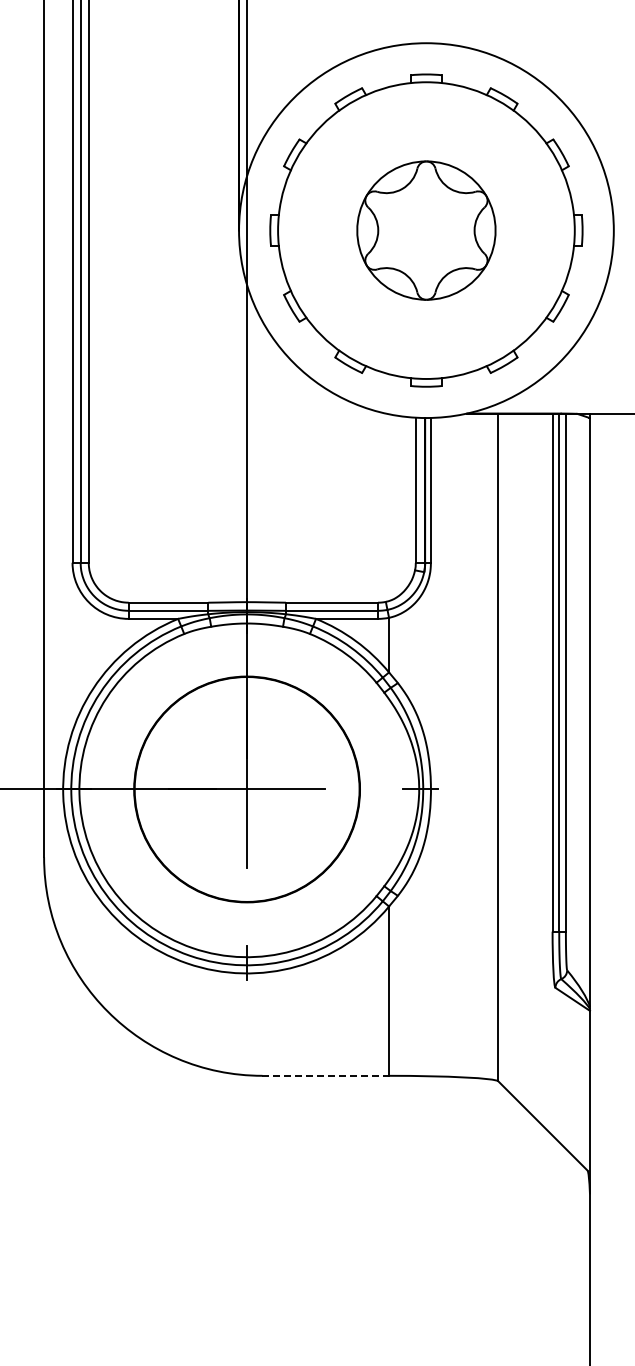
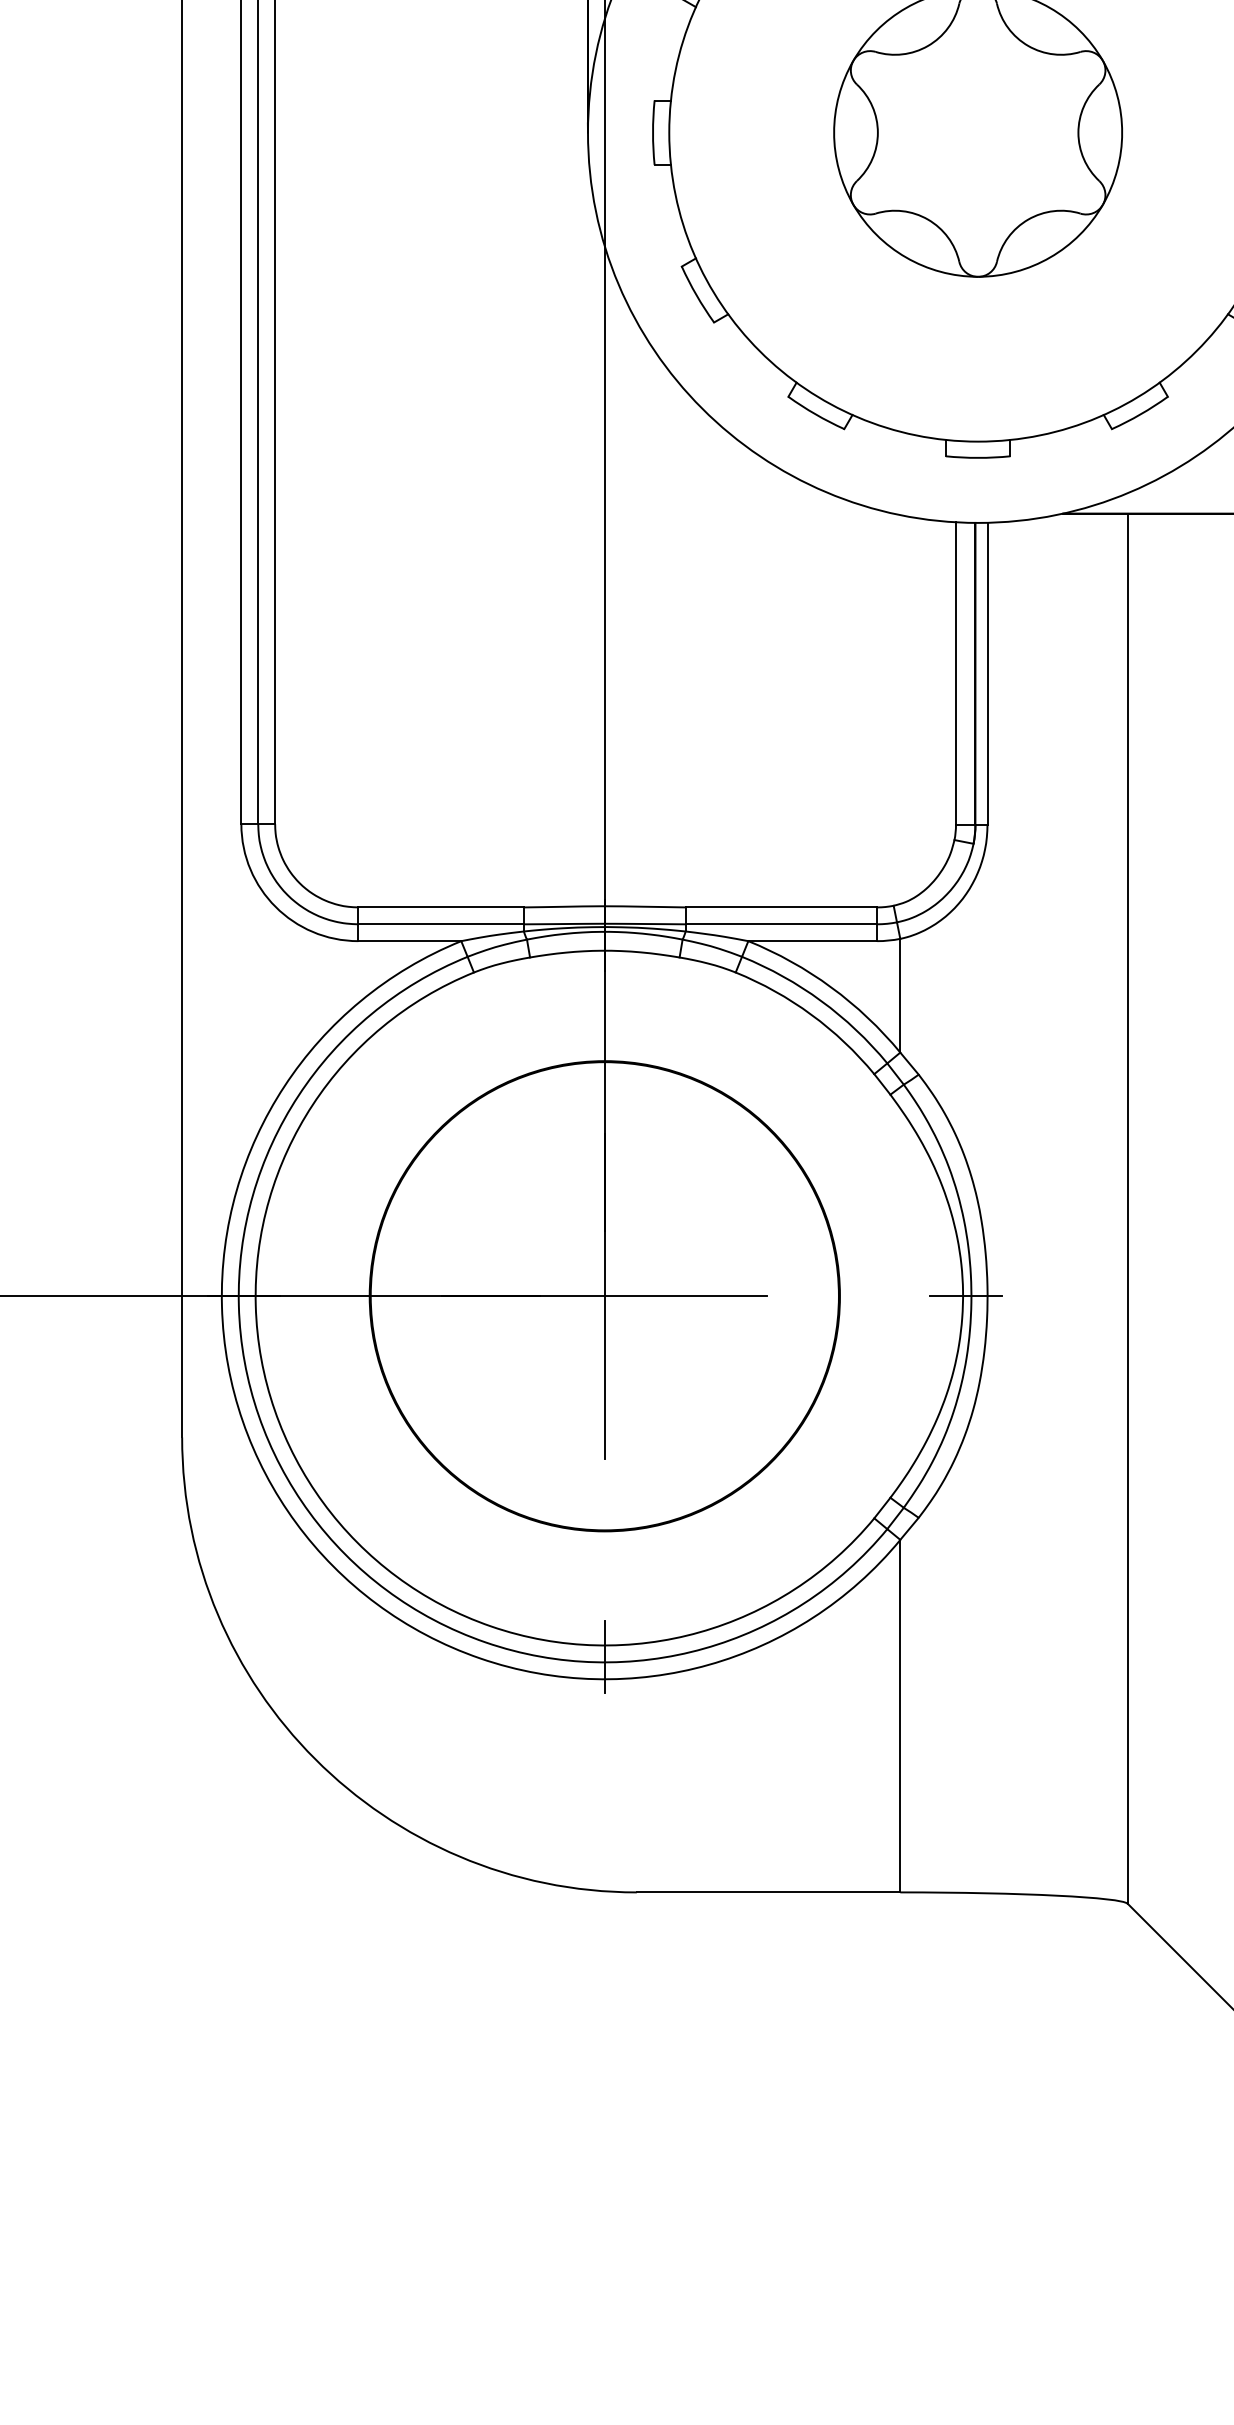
line: (326, 1075) -> (770, 1891), dashed -> solid

